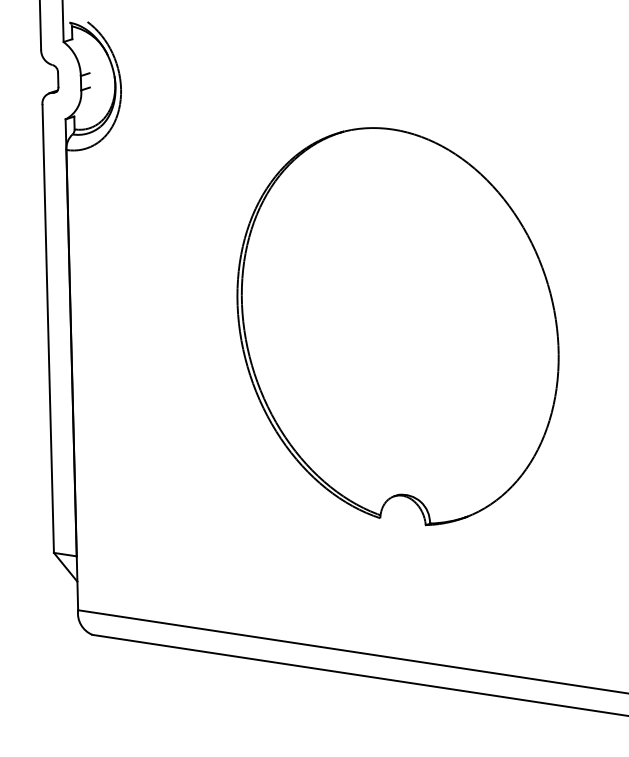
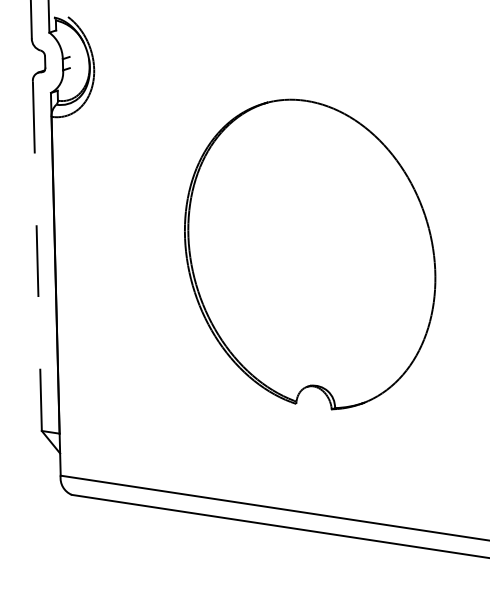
line: (48, 329) -> (37, 256), solid -> dashed

